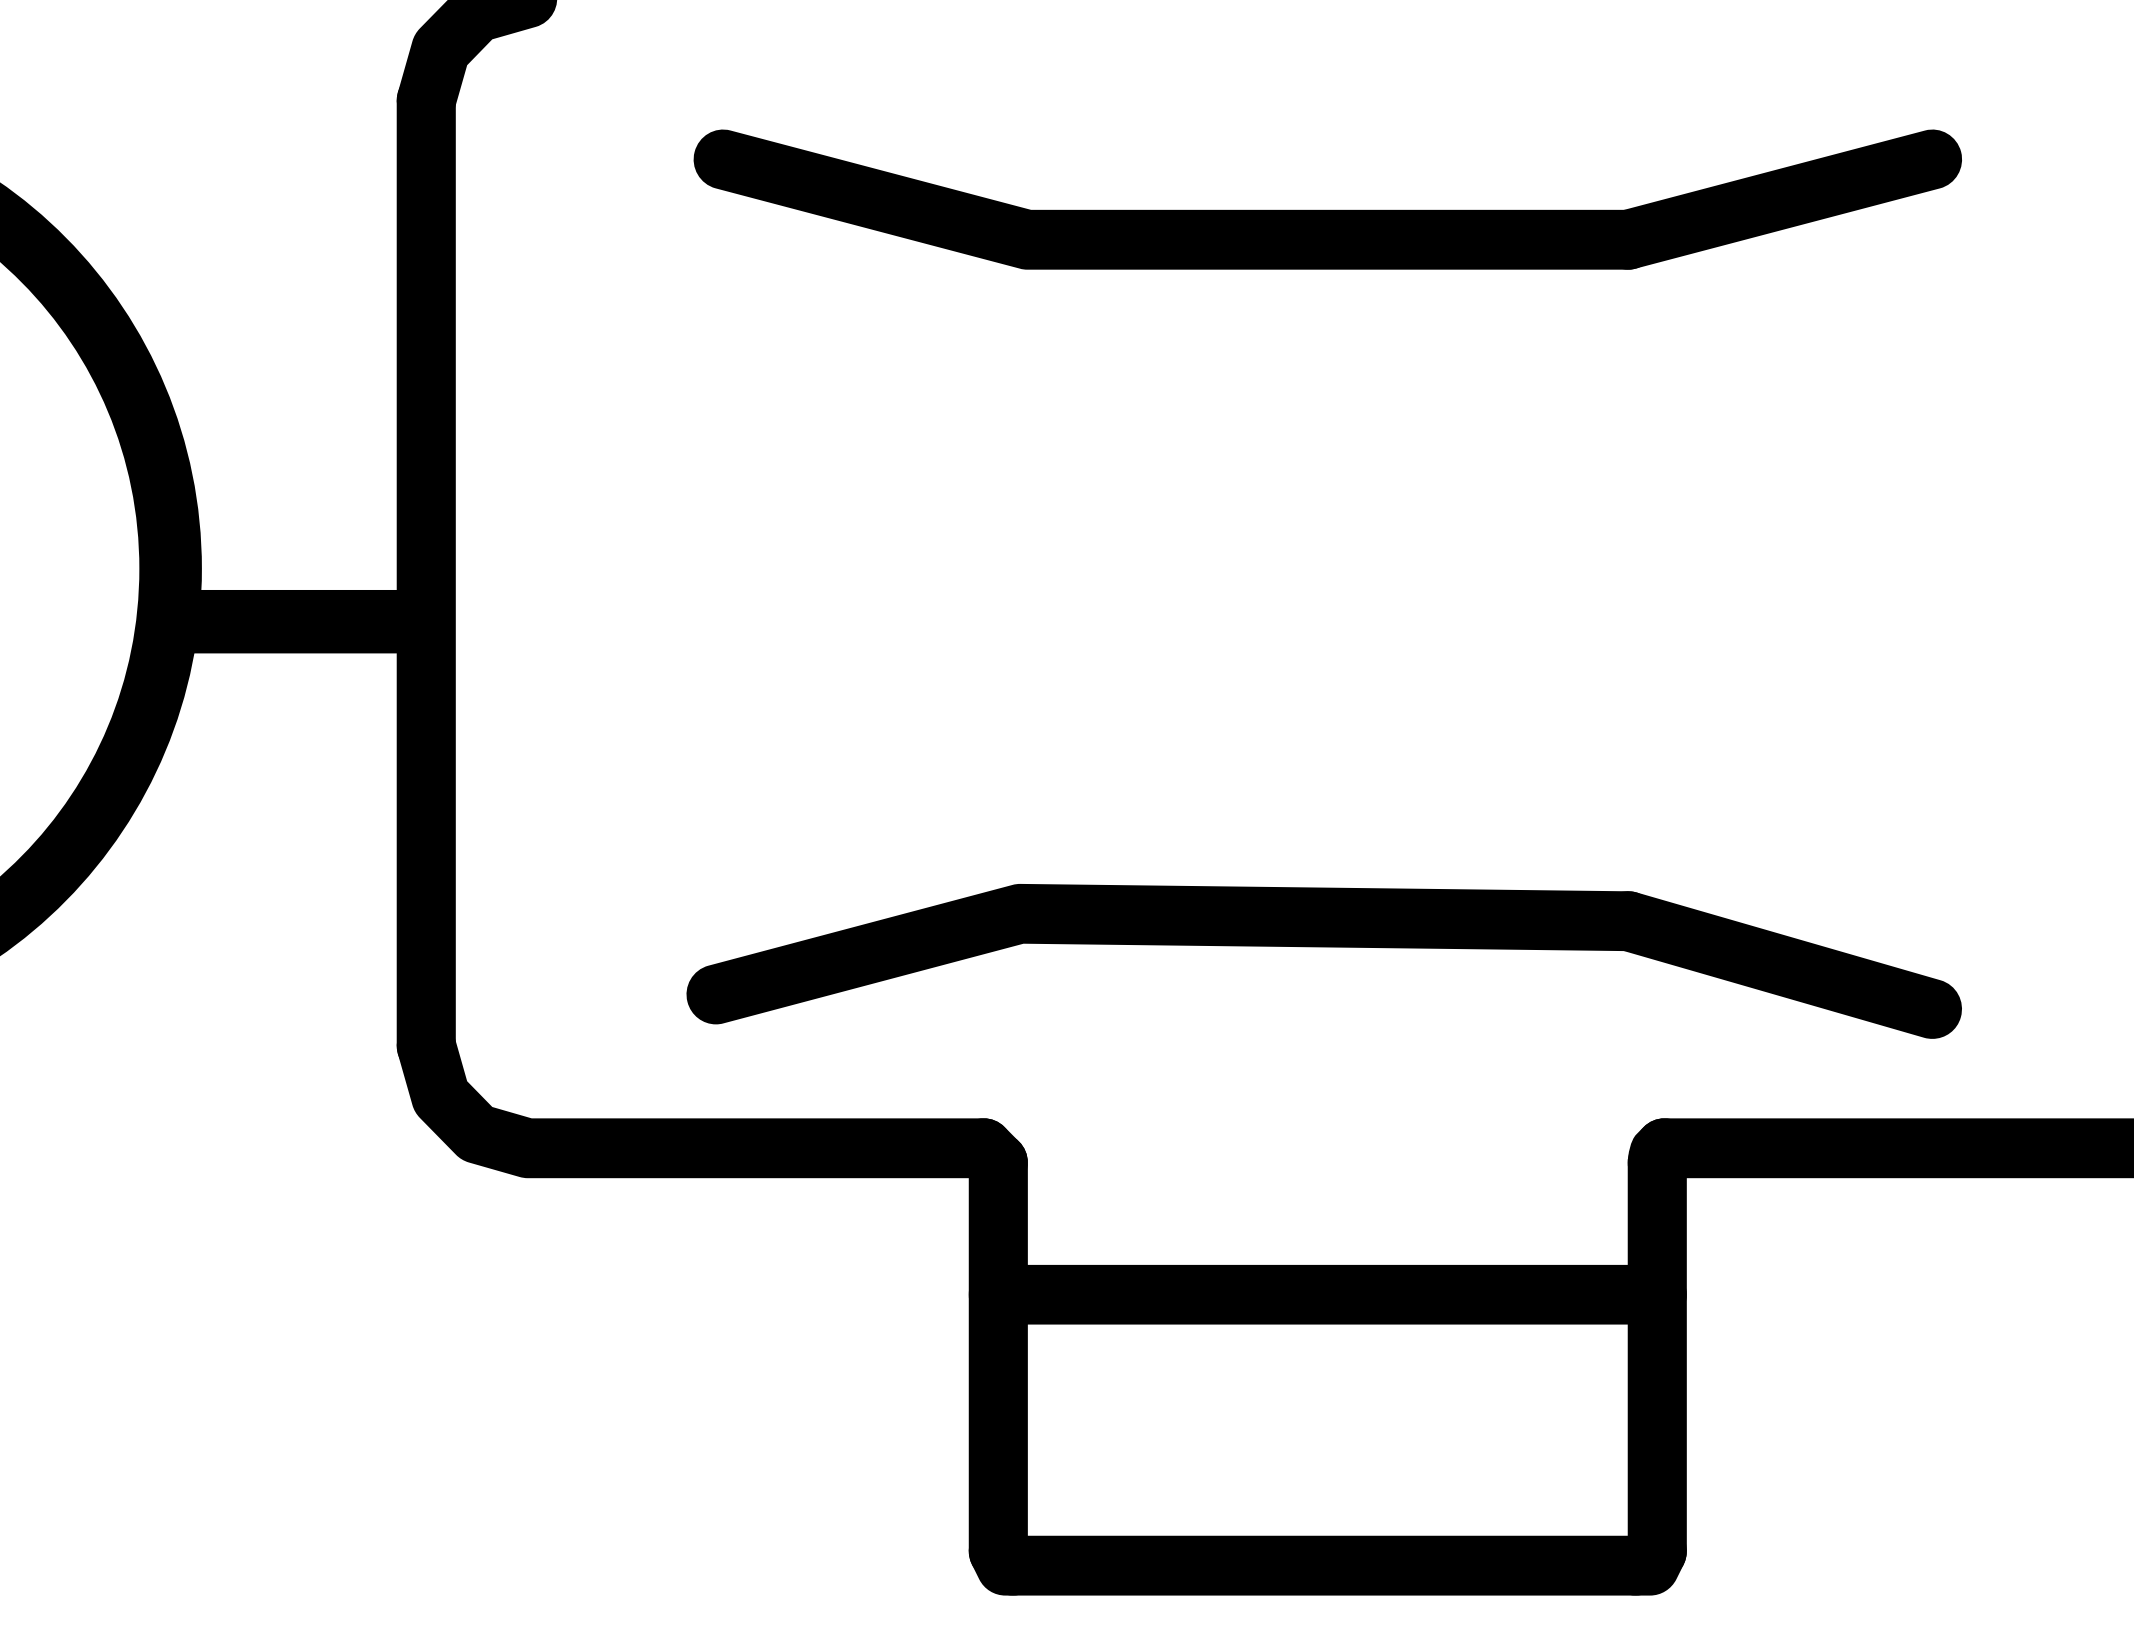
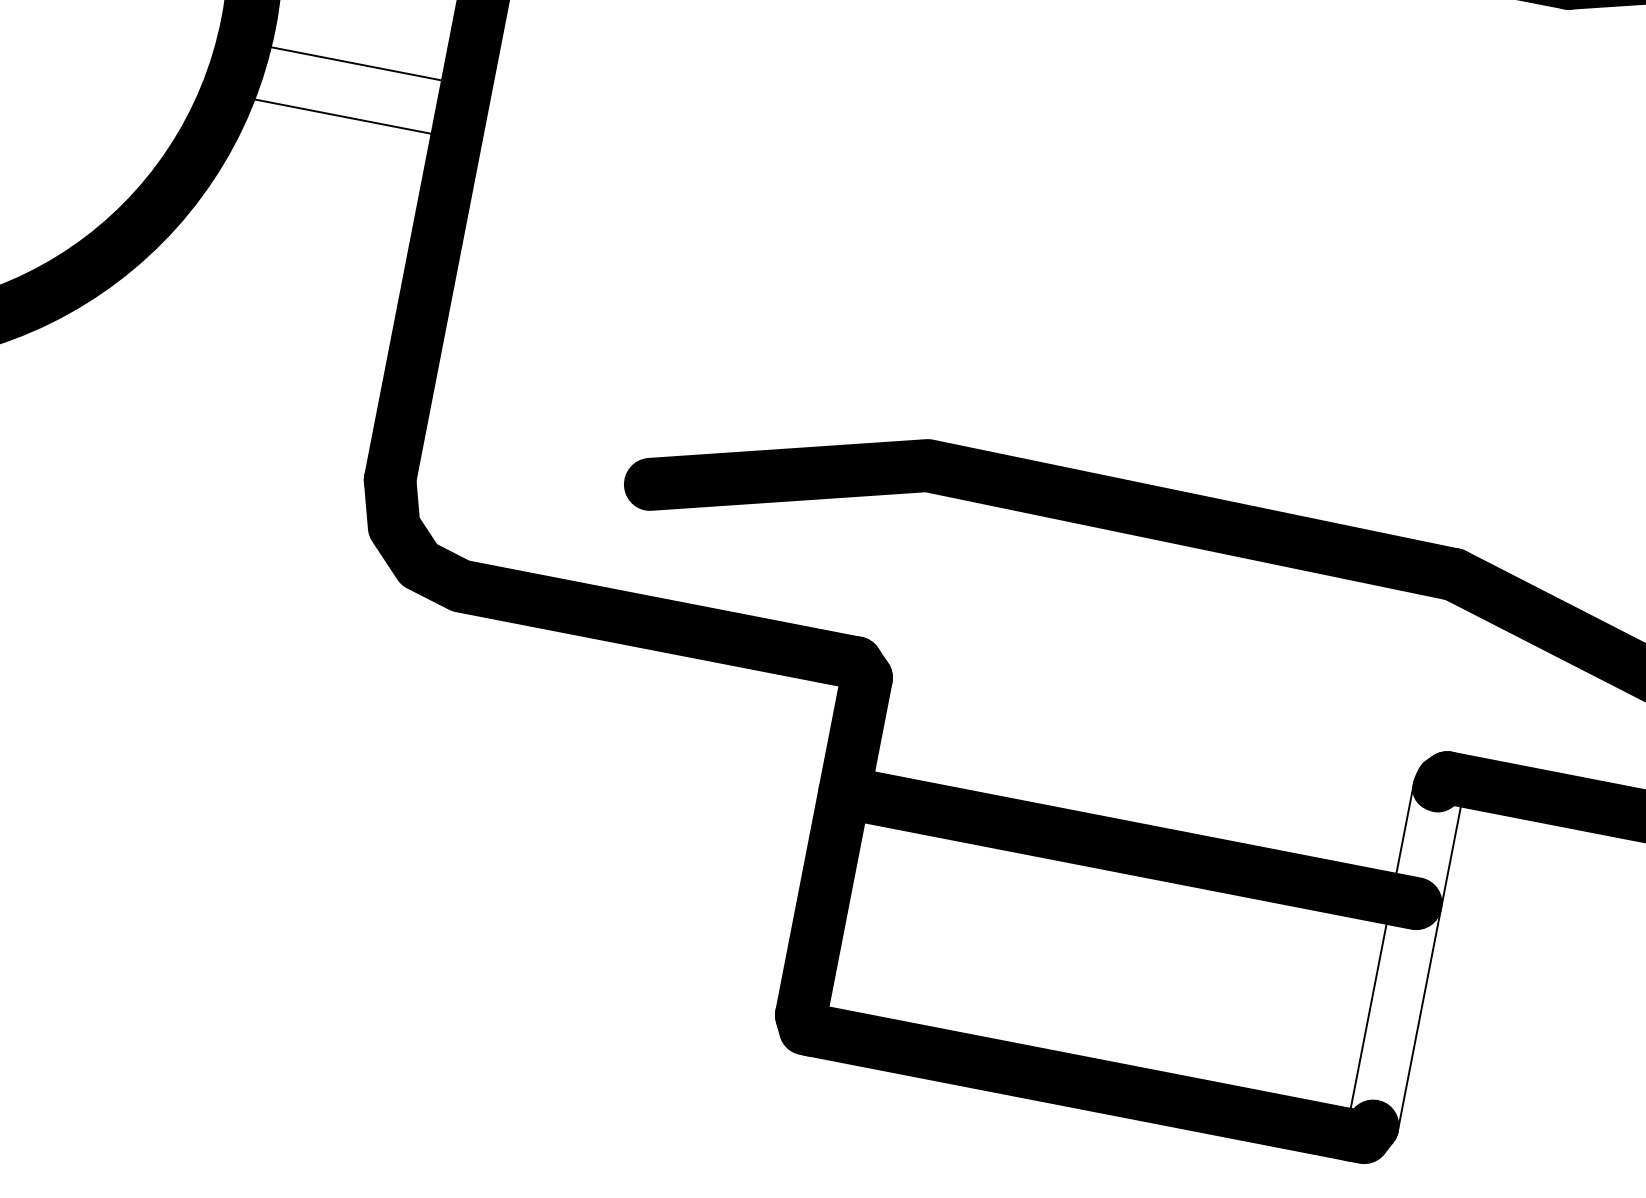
fill: (283, 621) -> (337, 87), removed
fill: (1656, 1356) -> (1405, 957), removed

